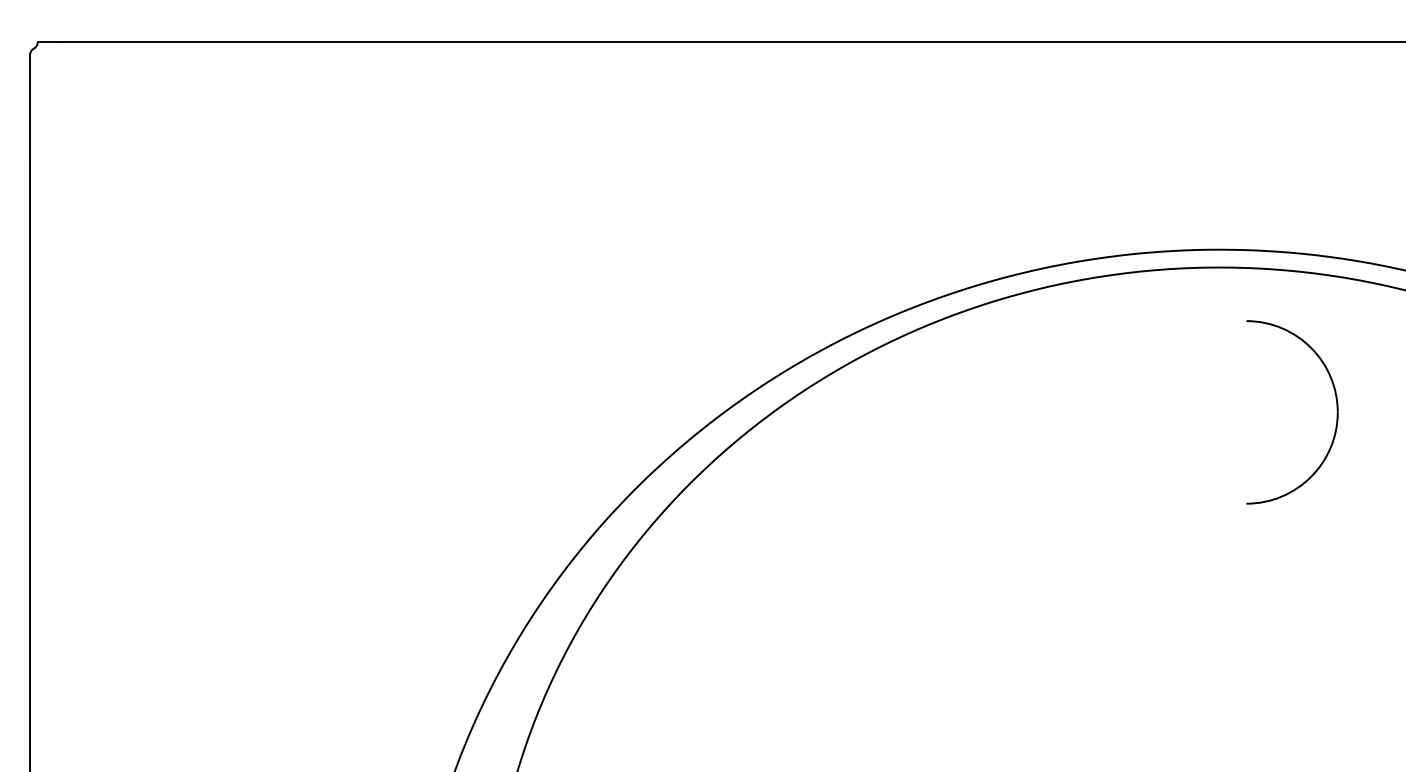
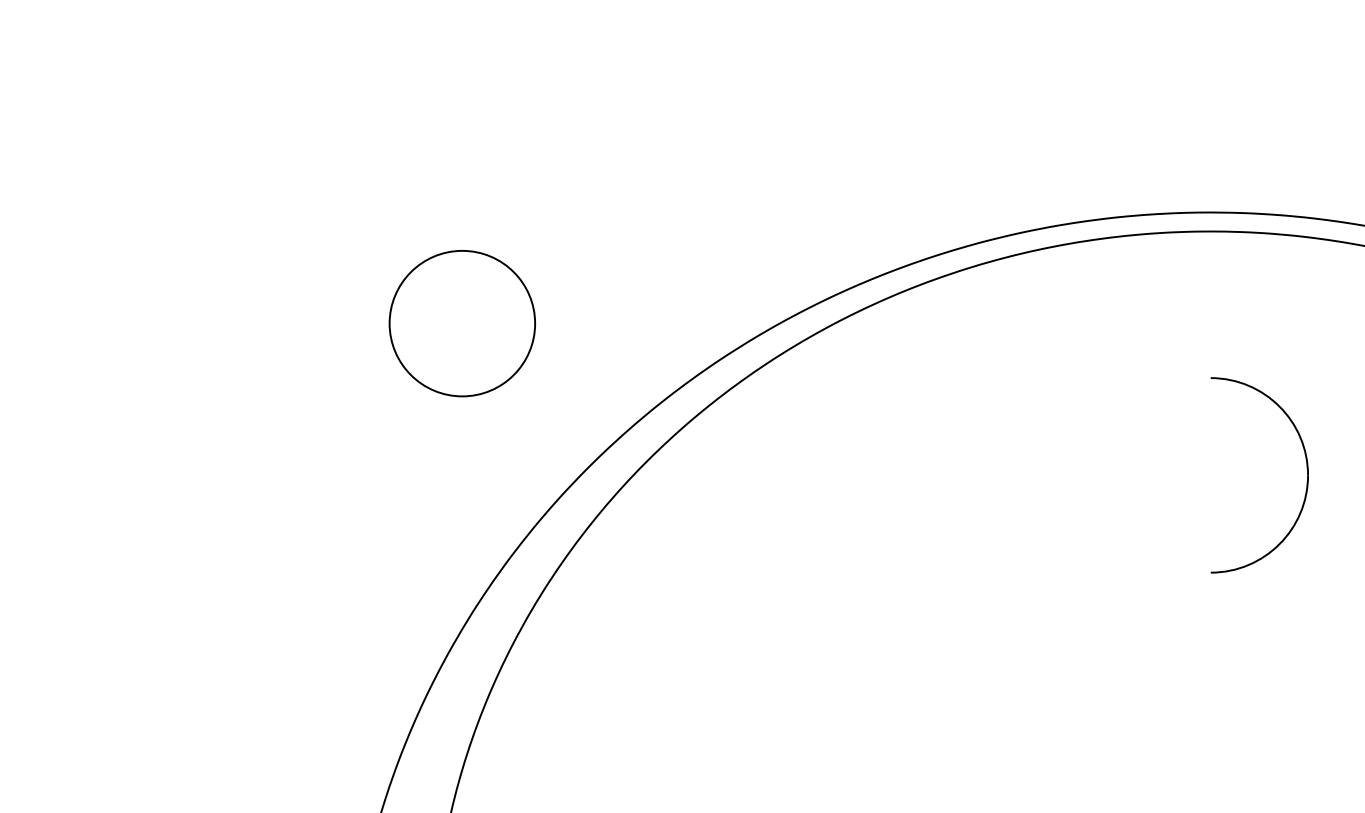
circle: (517, 353) -> (462, 323), added
part: (1336, 412) -> (1306, 475), moved

